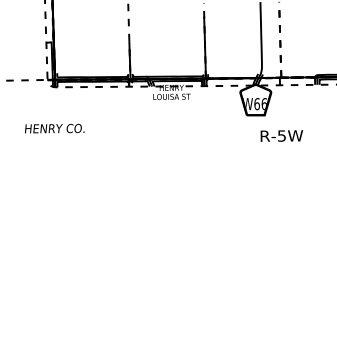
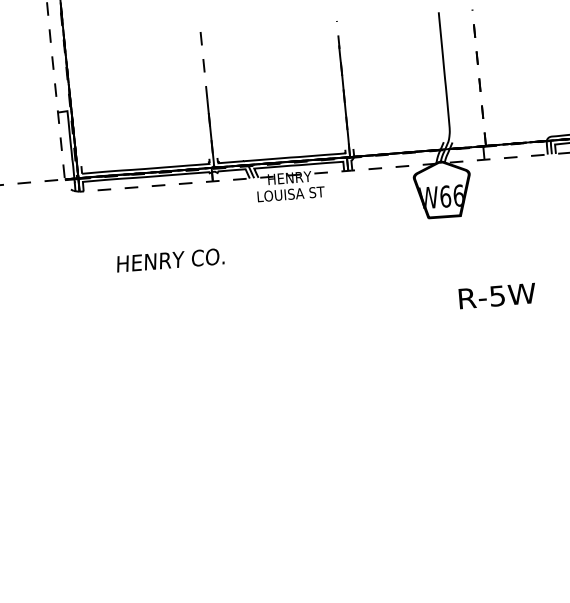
text: (54, 128) -> (169, 260), moved
text: (281, 135) -> (496, 295), moved

